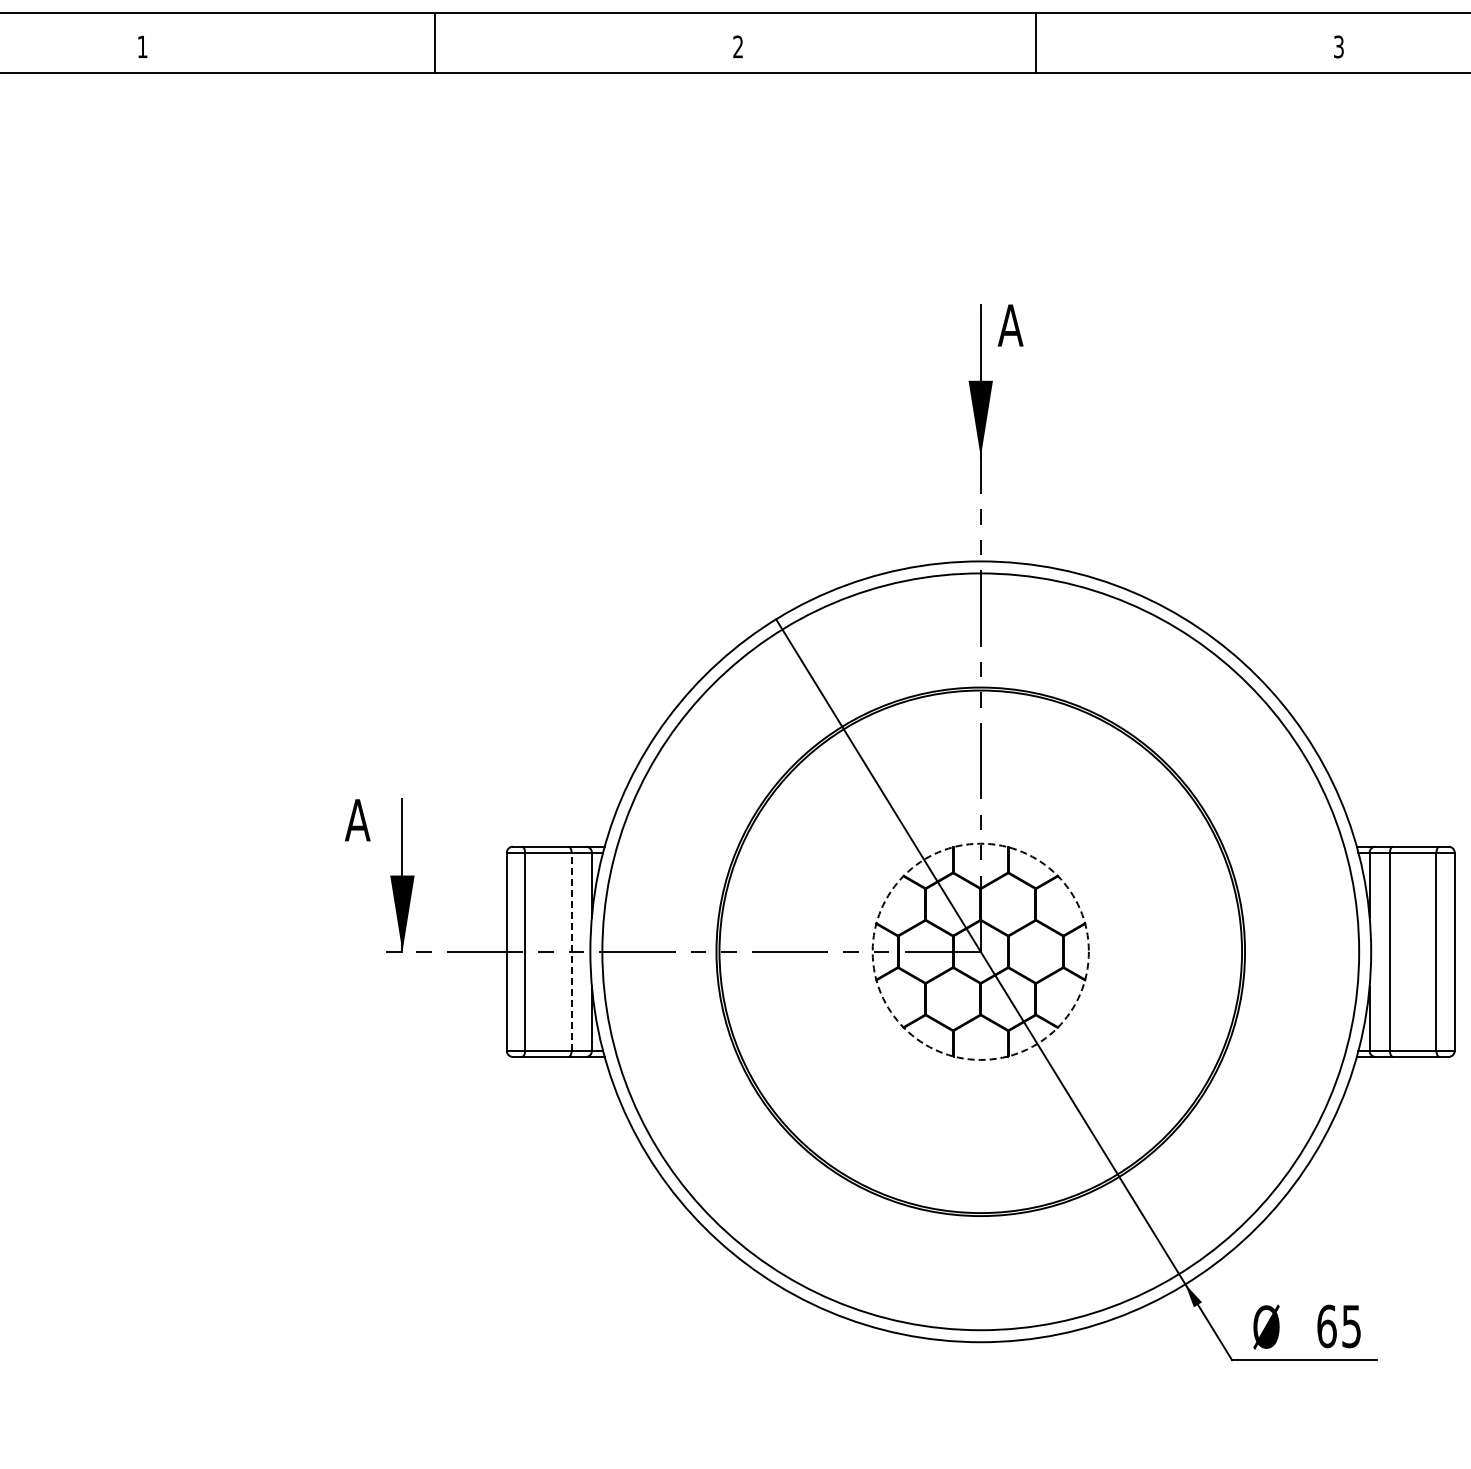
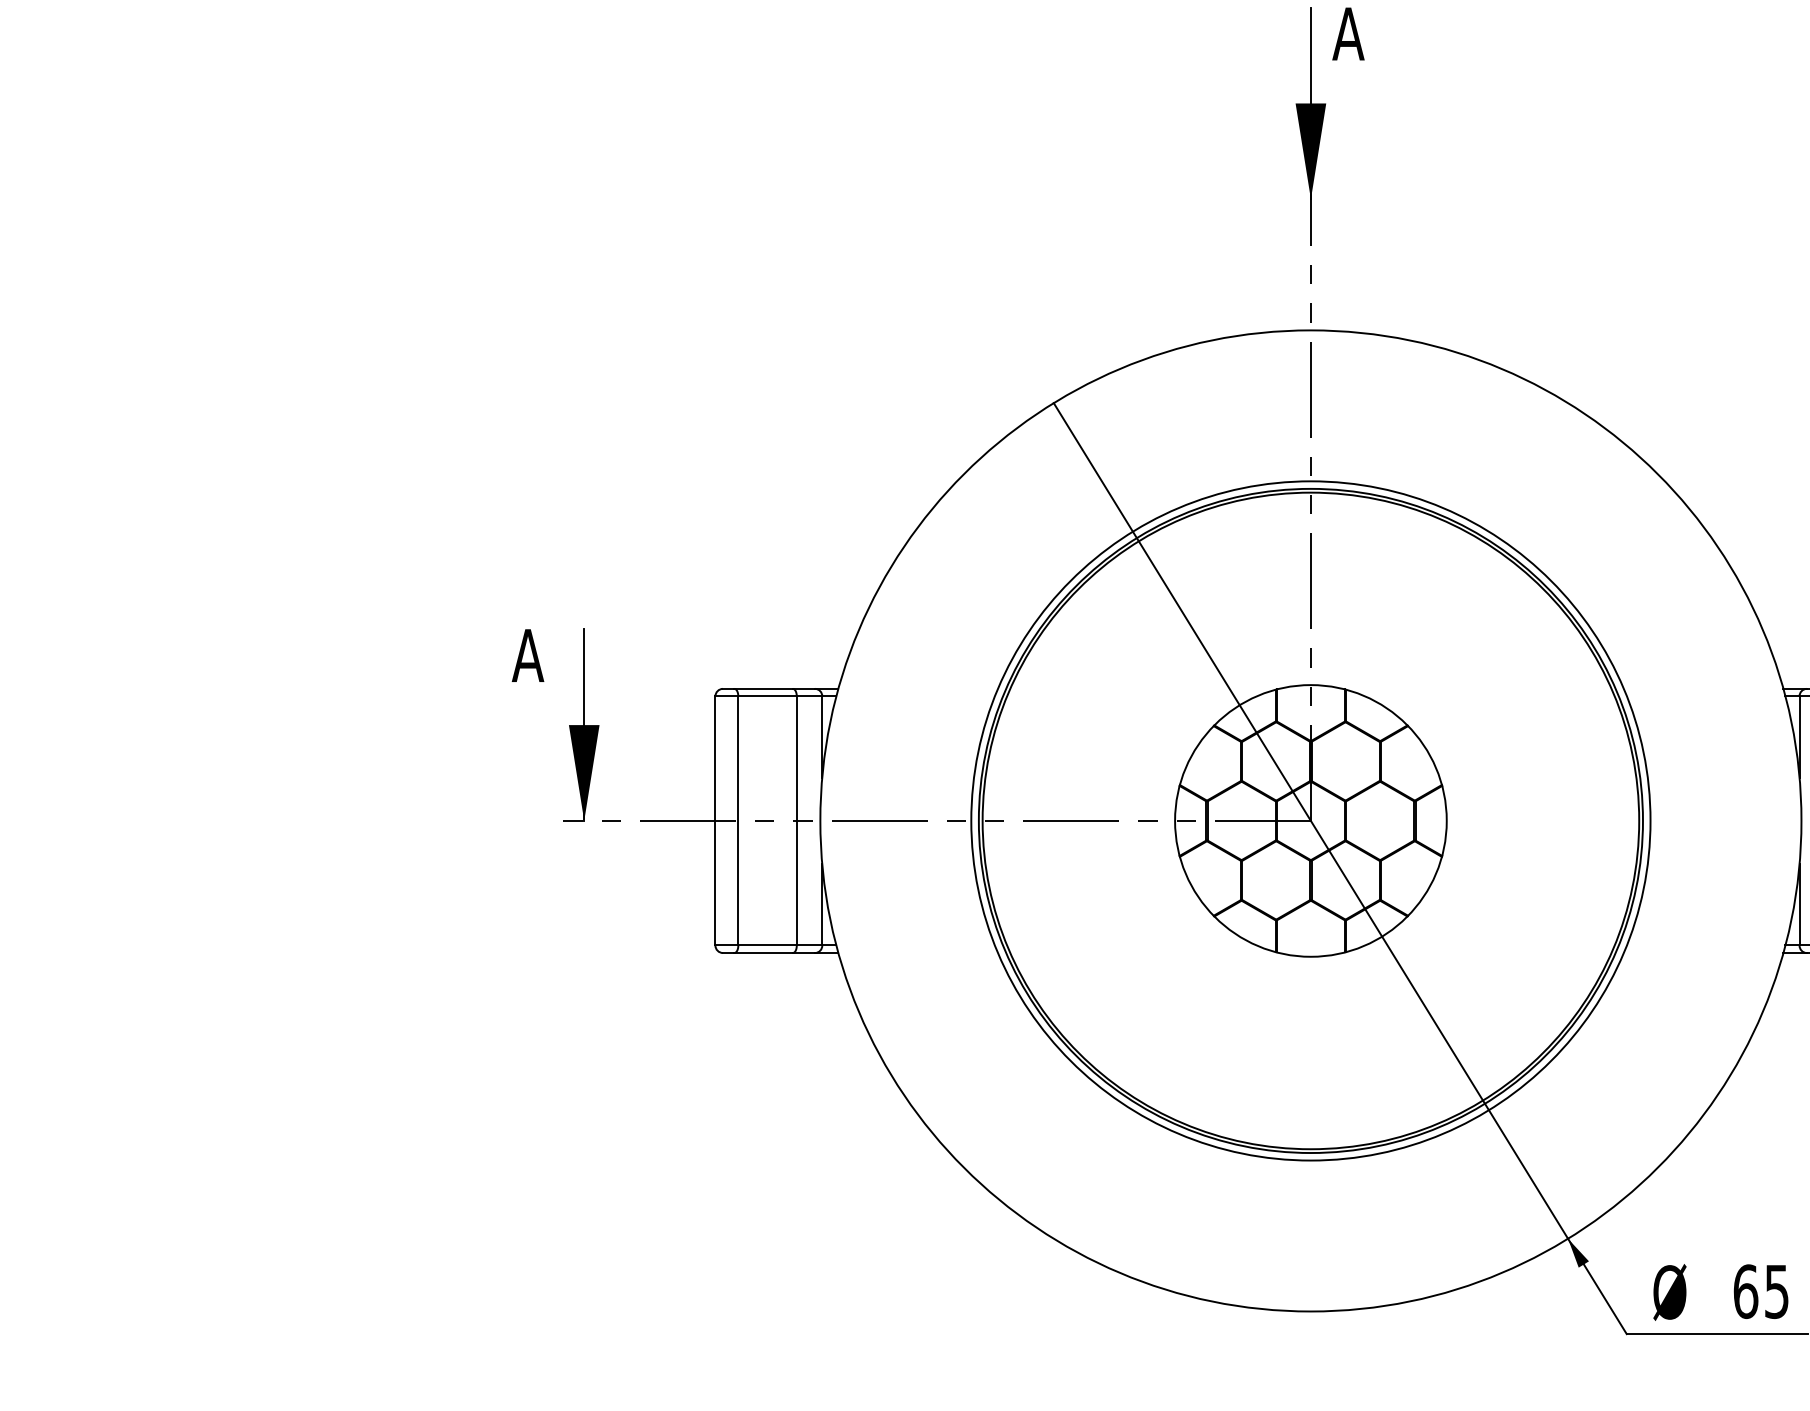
line: (571, 951) -> (796, 820), dashed -> solid
circle: (980, 951) -> (1310, 820), dashed -> solid
circle: (980, 951) -> (1310, 820), size x0.71

